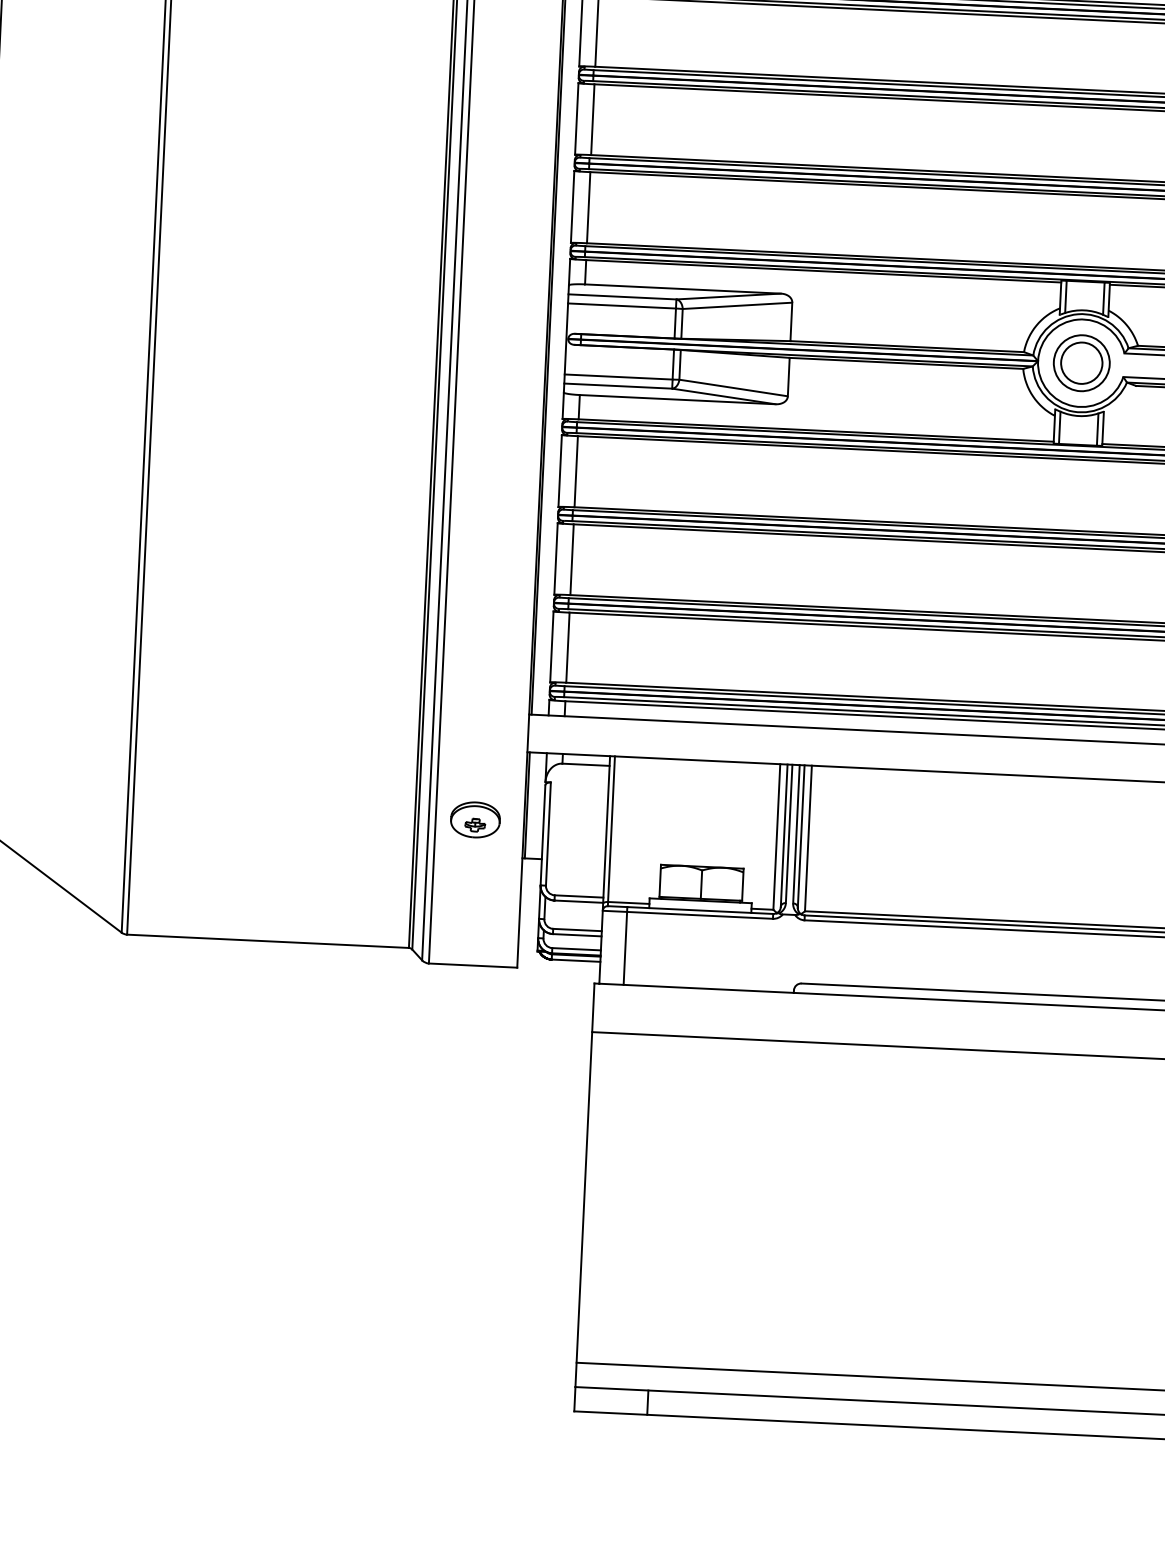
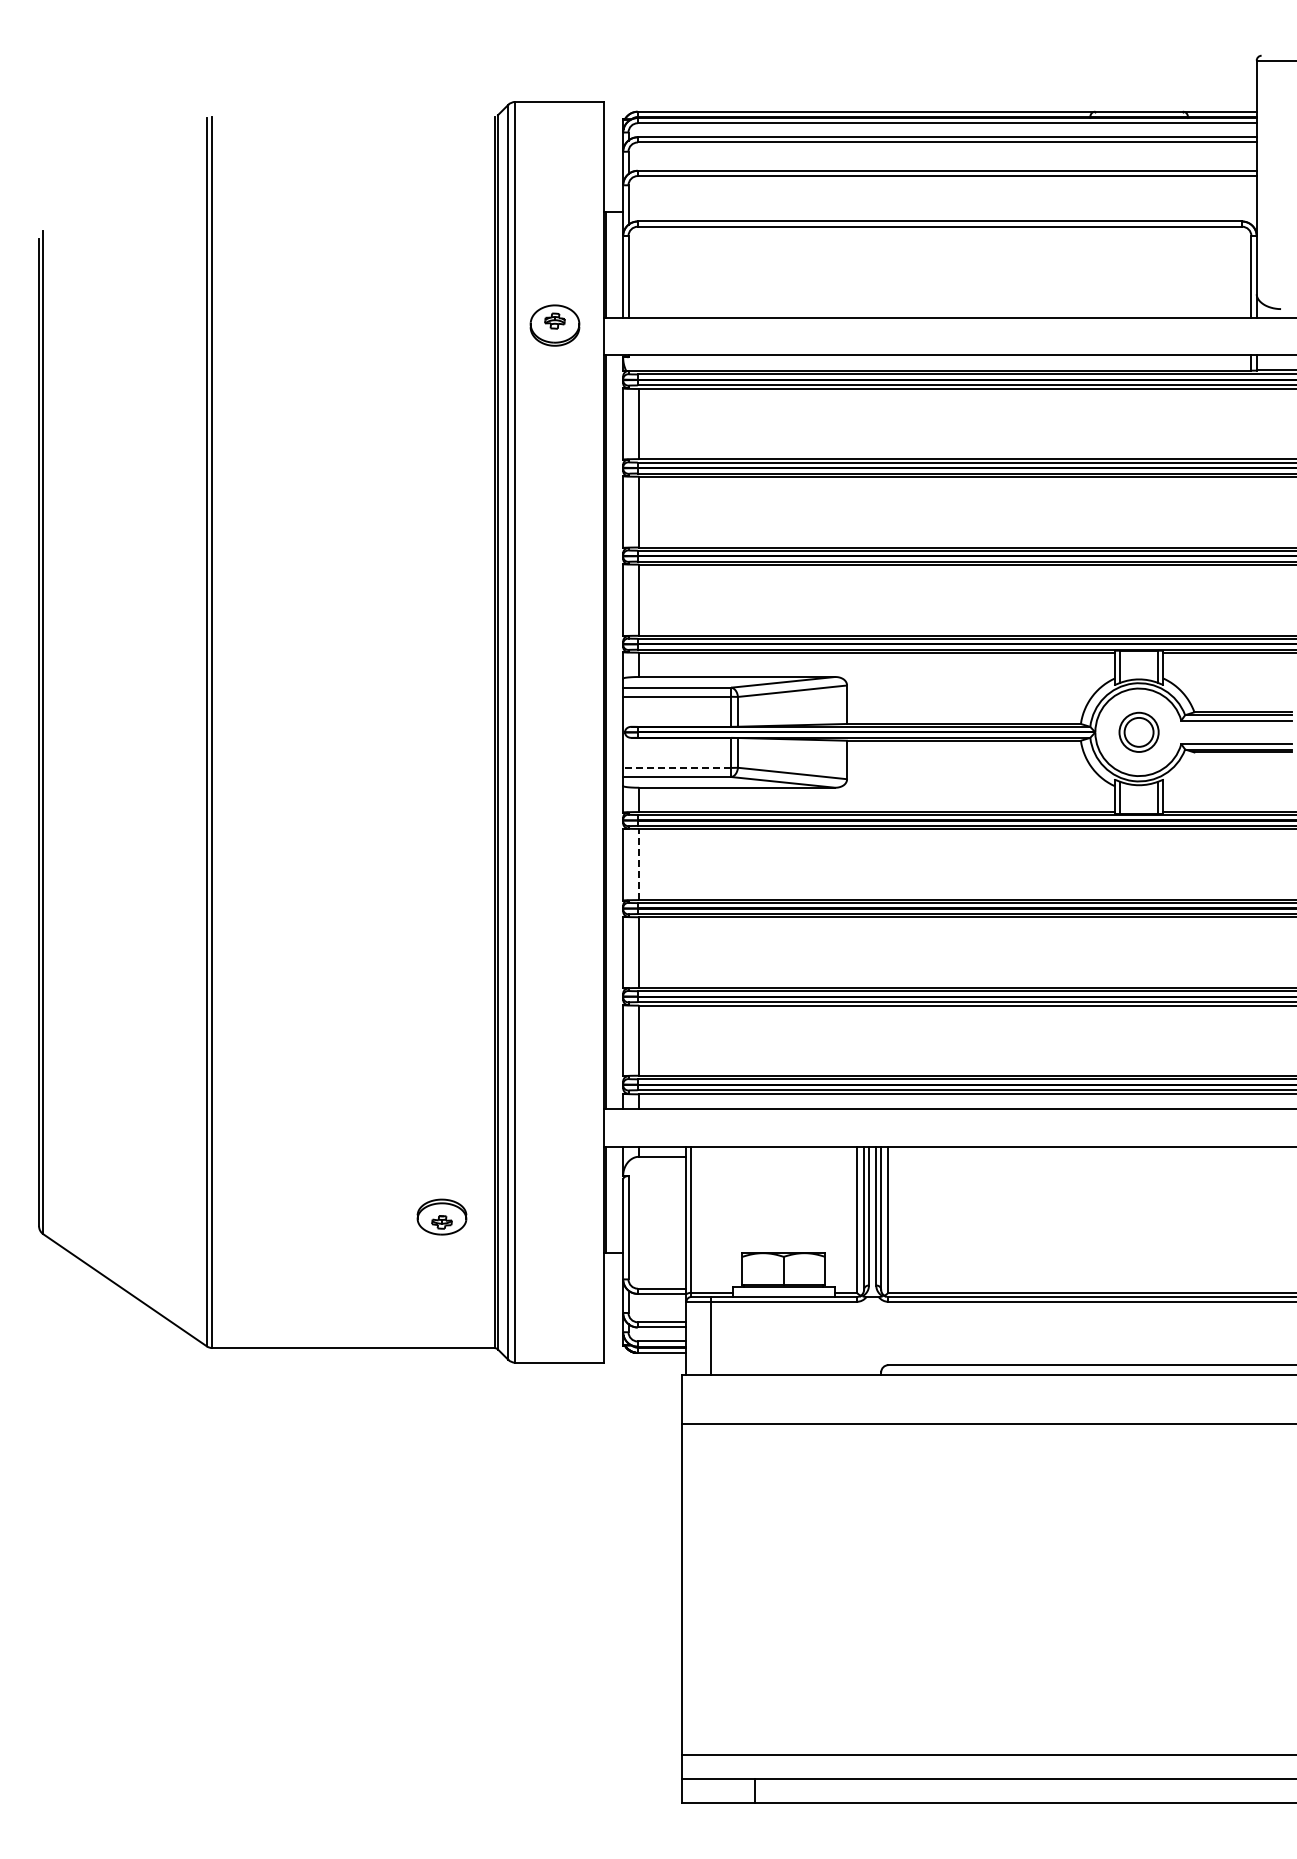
part: (1081, 363) -> (1138, 732), size x0.7
line: (618, 376) -> (676, 767), solid -> dashed
line: (576, 471) -> (639, 864), solid -> dashed
part: (475, 819) -> (441, 1216), moved

